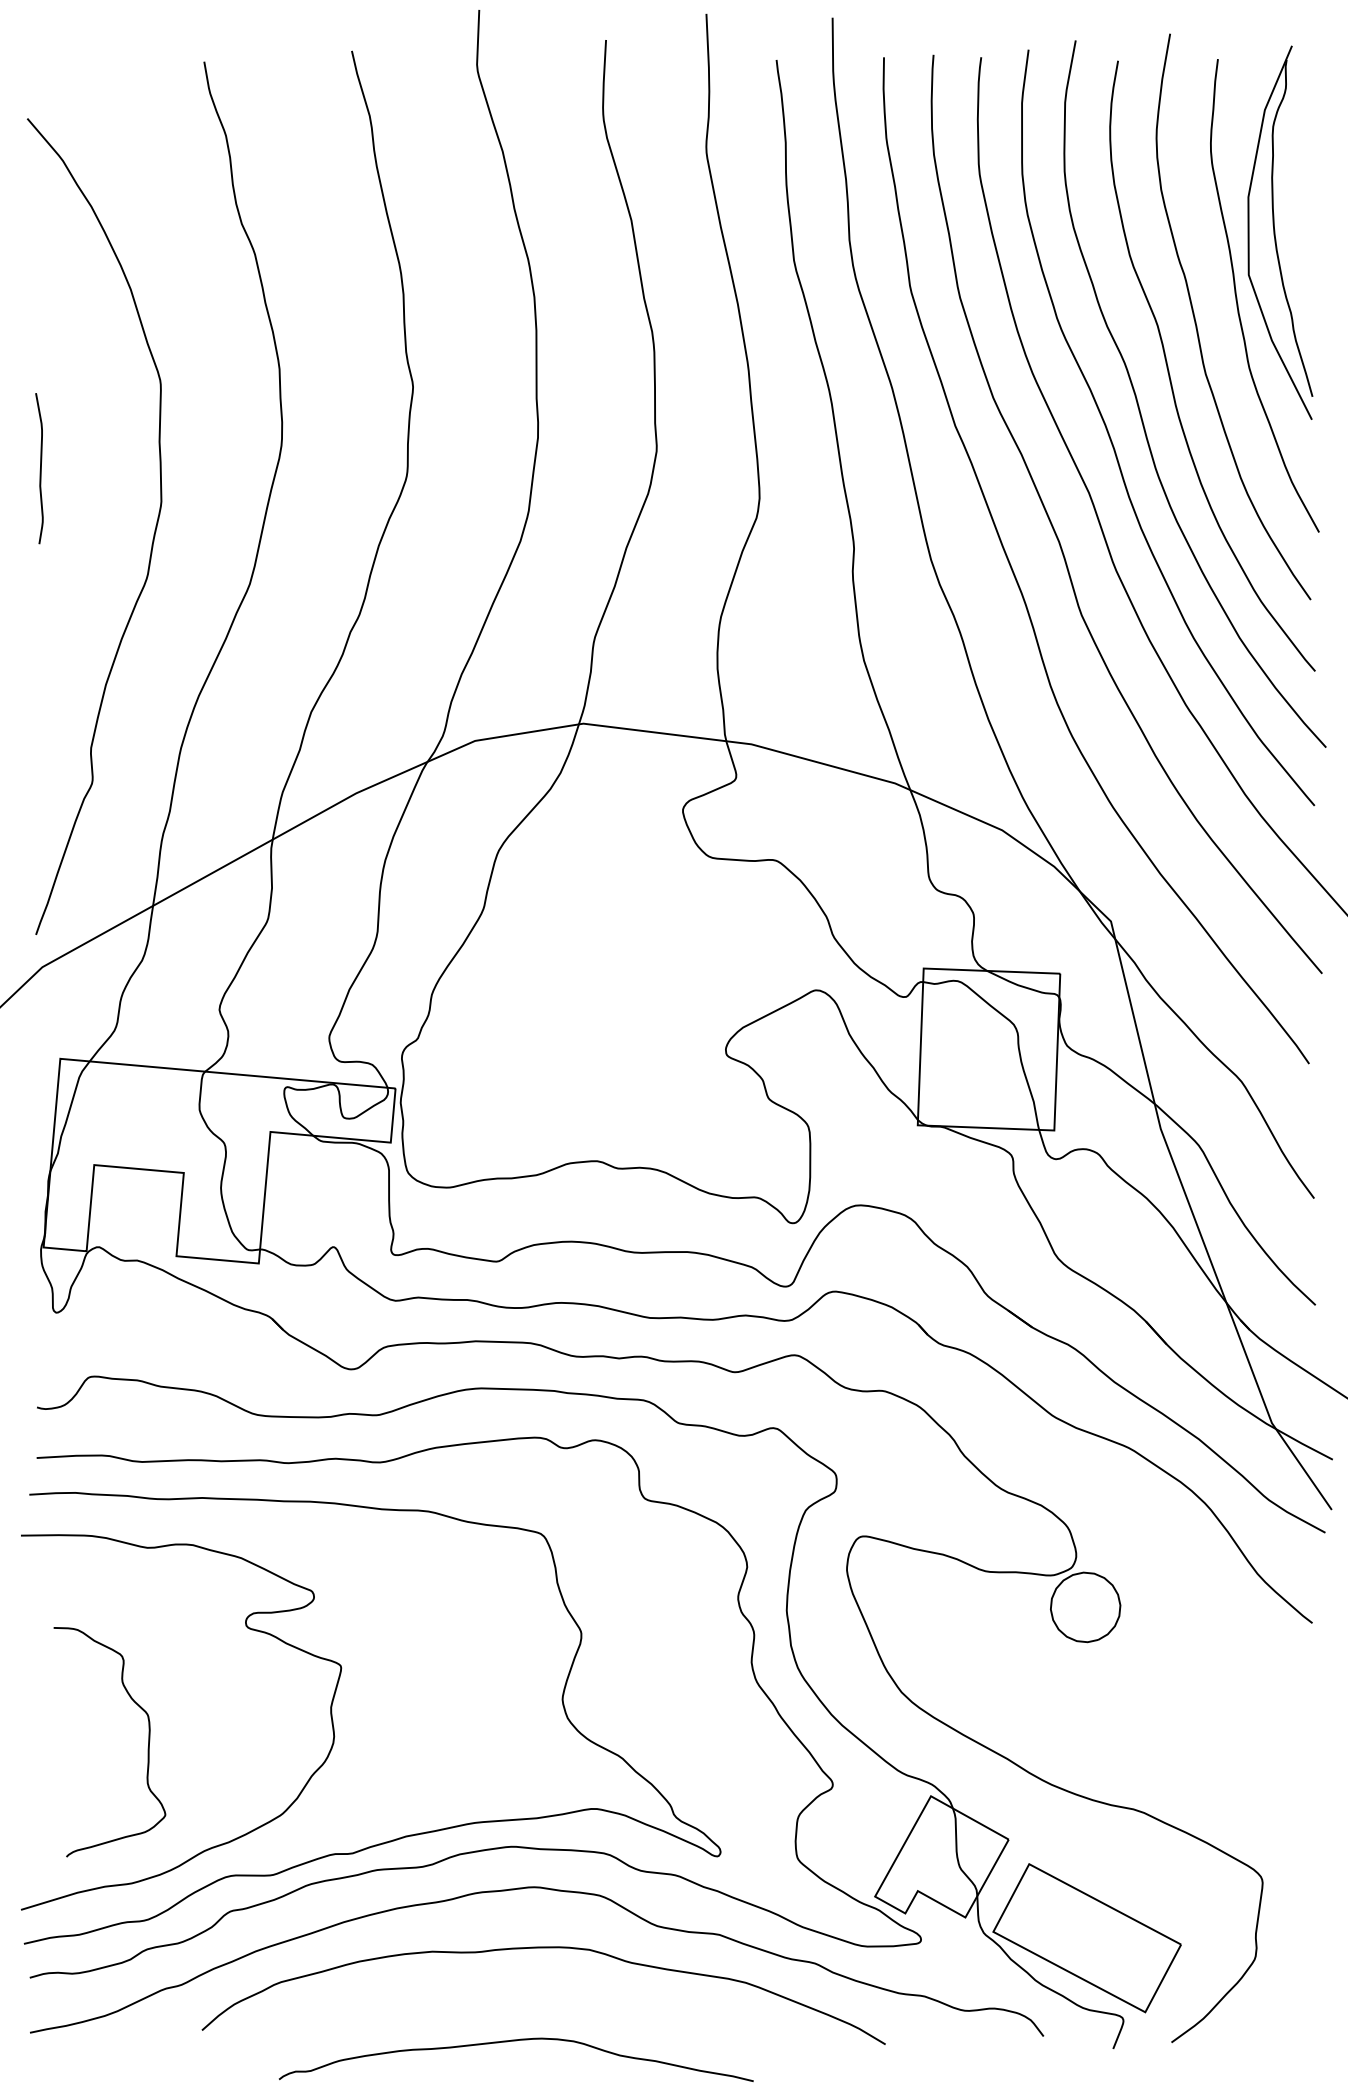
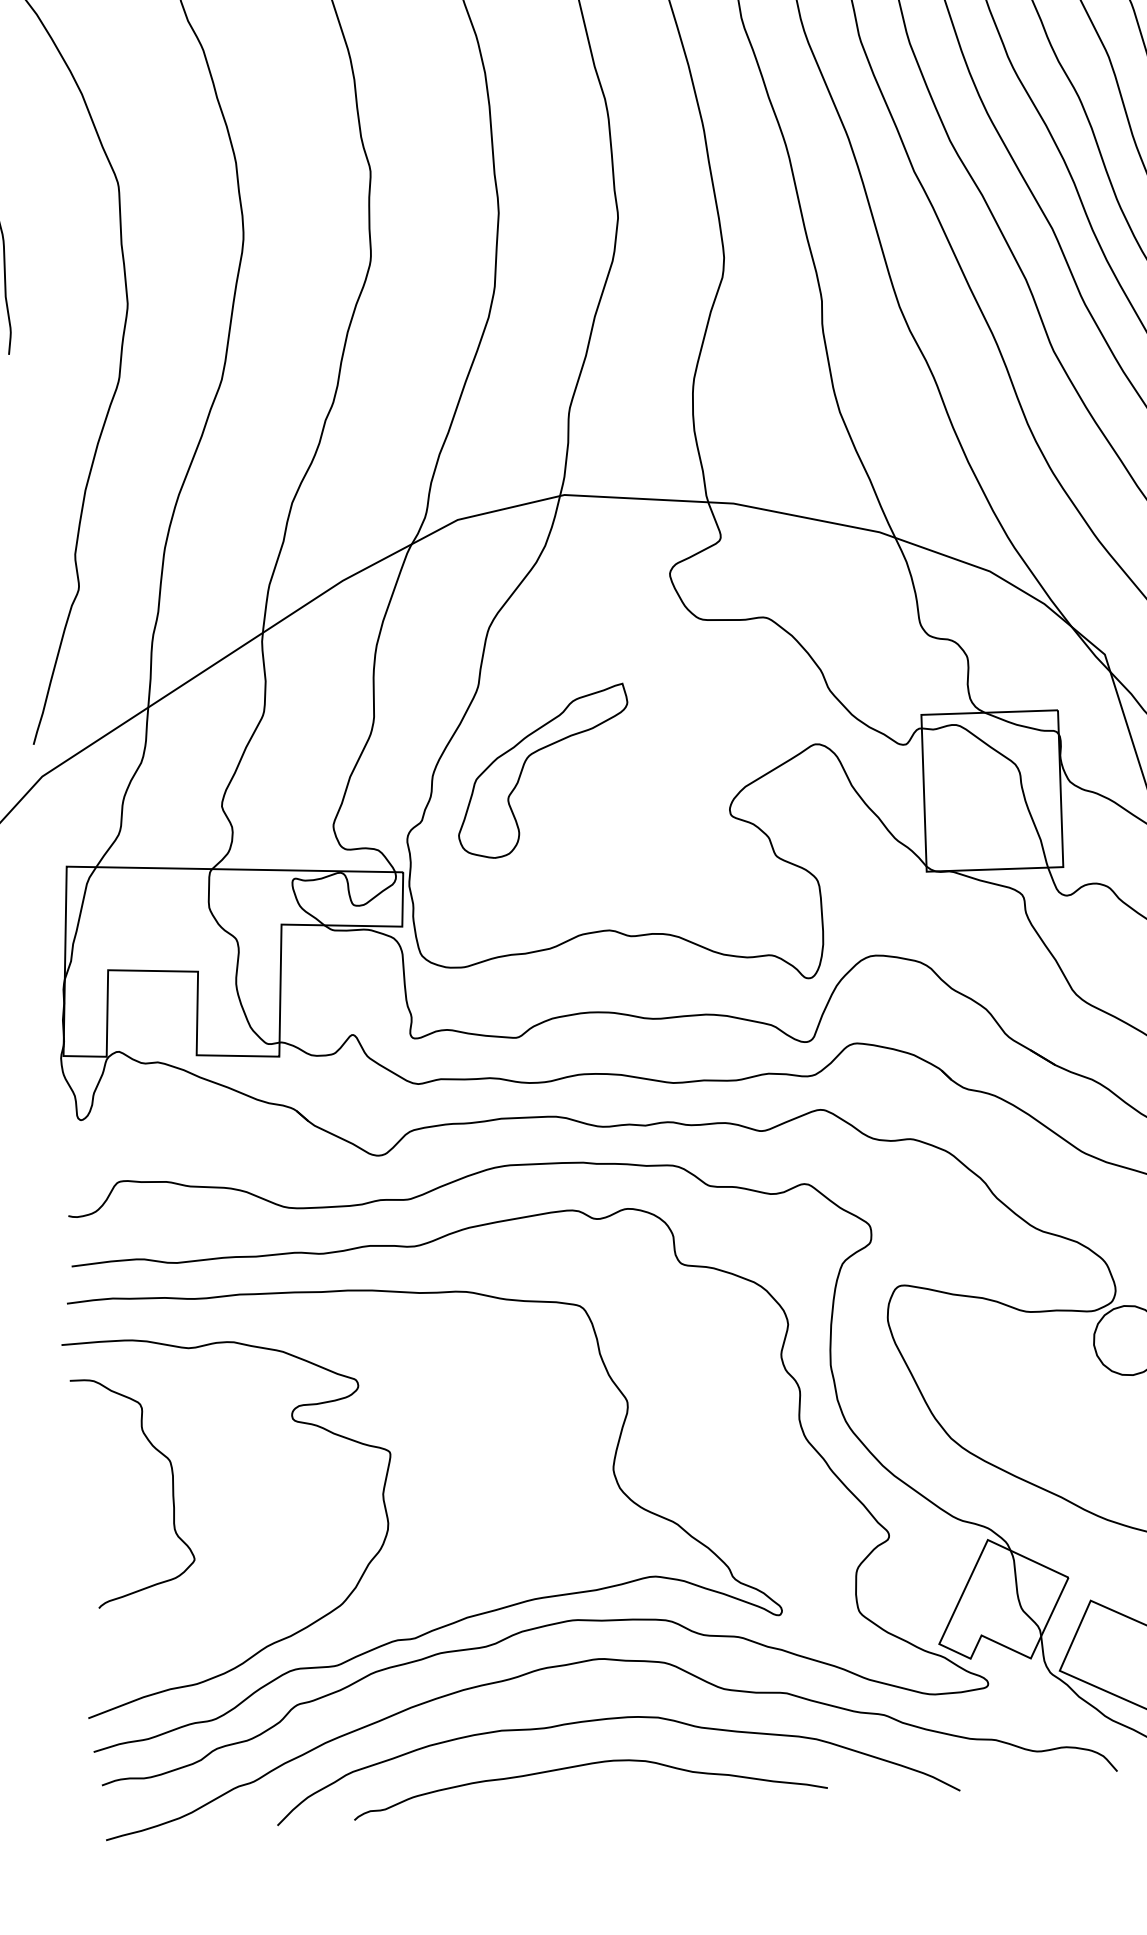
part: (524, 990) -> (524, 765), added
curve: (147, 1747) -> (171, 1493), moved
curve: (515, 2041) -> (587, 1765), moved

